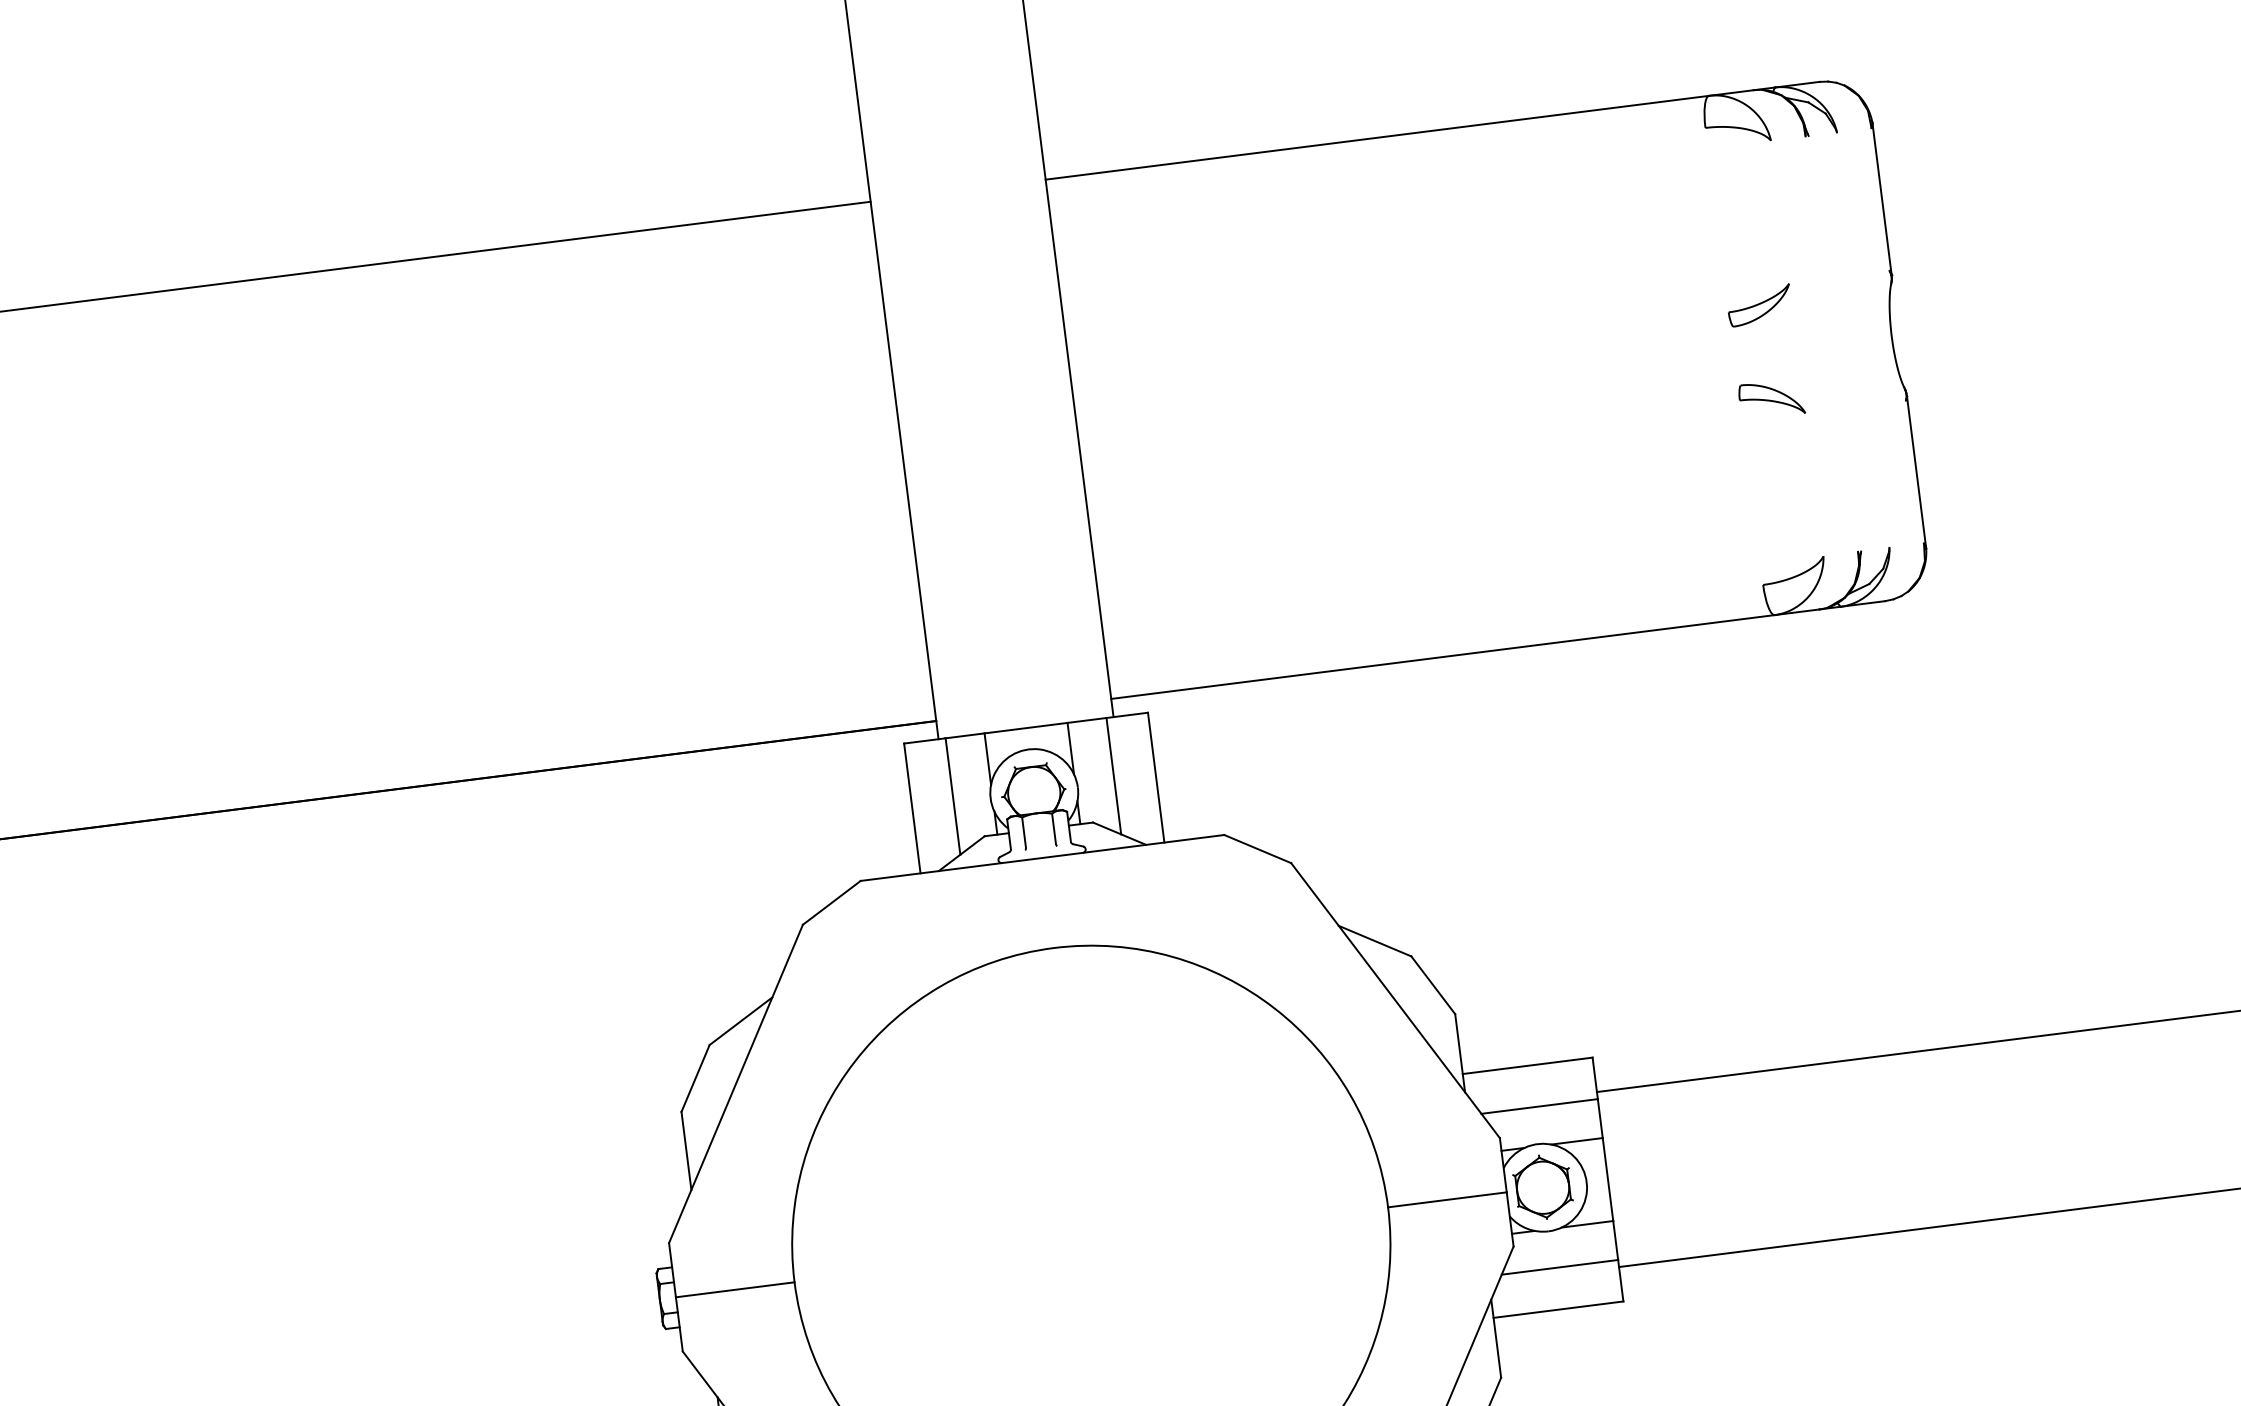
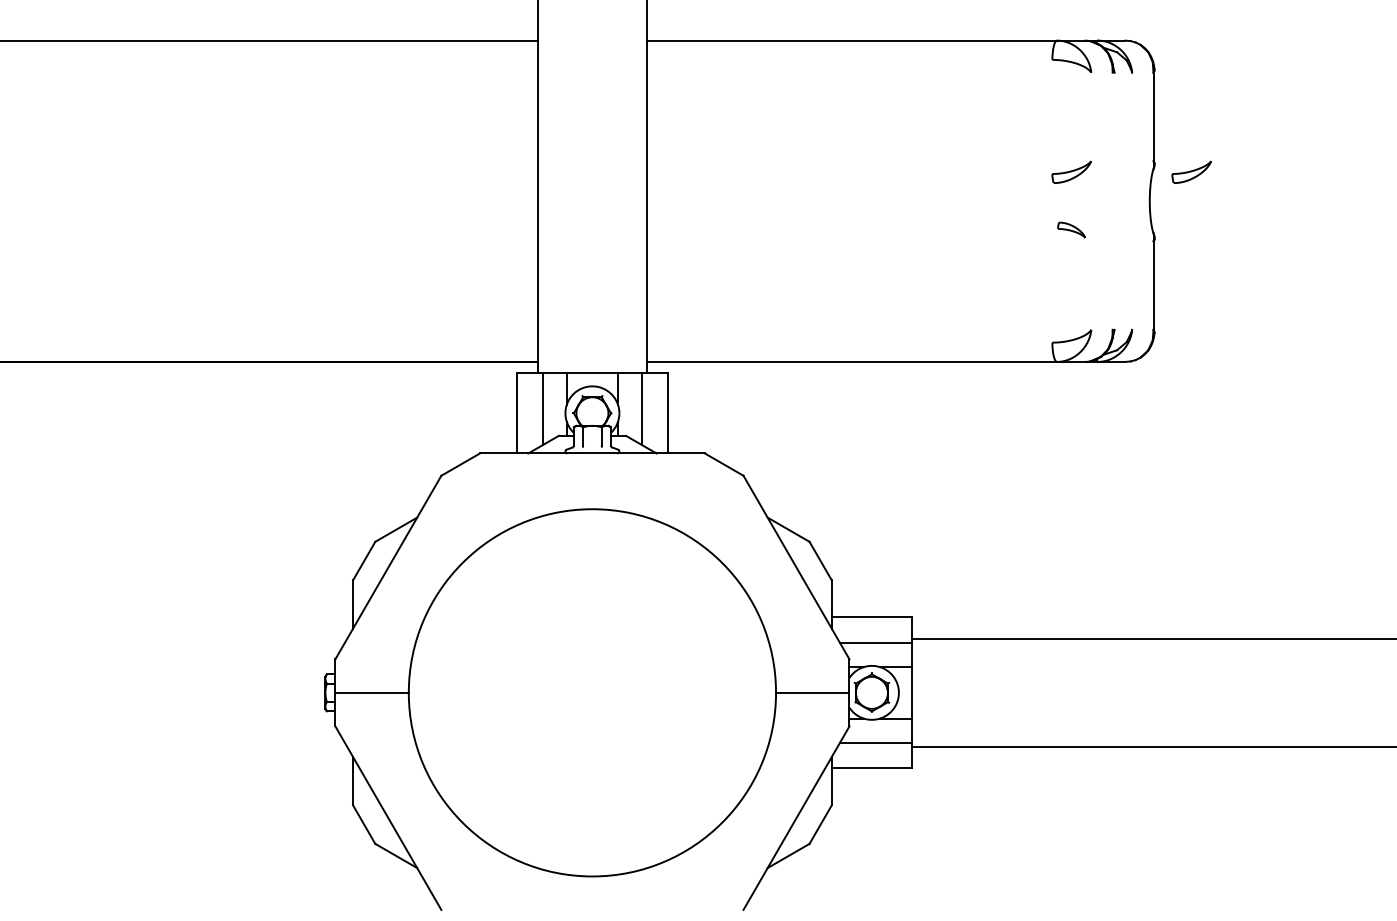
part: (1953, 279) -> (1191, 171), added
part: (1770, 398) -> (1071, 229), size x0.7

